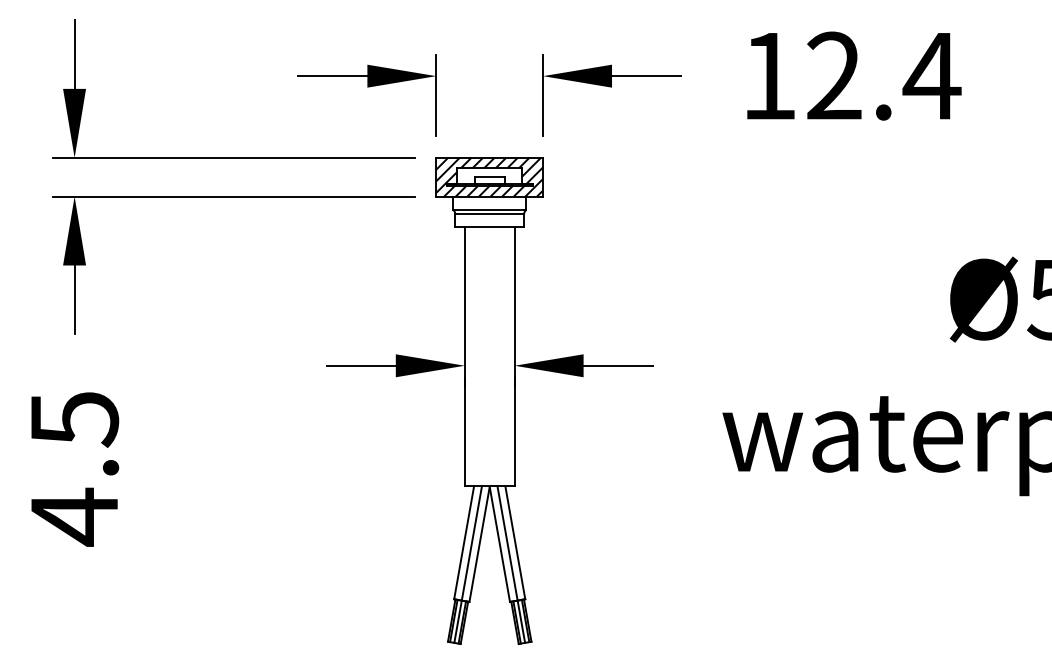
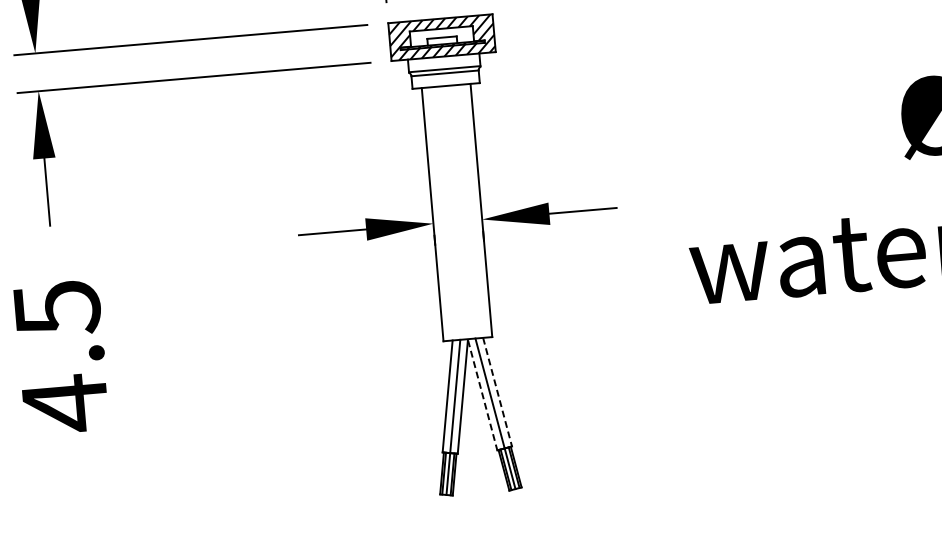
line: (515, 543) -> (497, 392), solid -> dashed
line: (500, 545) -> (483, 396), solid -> dashed

